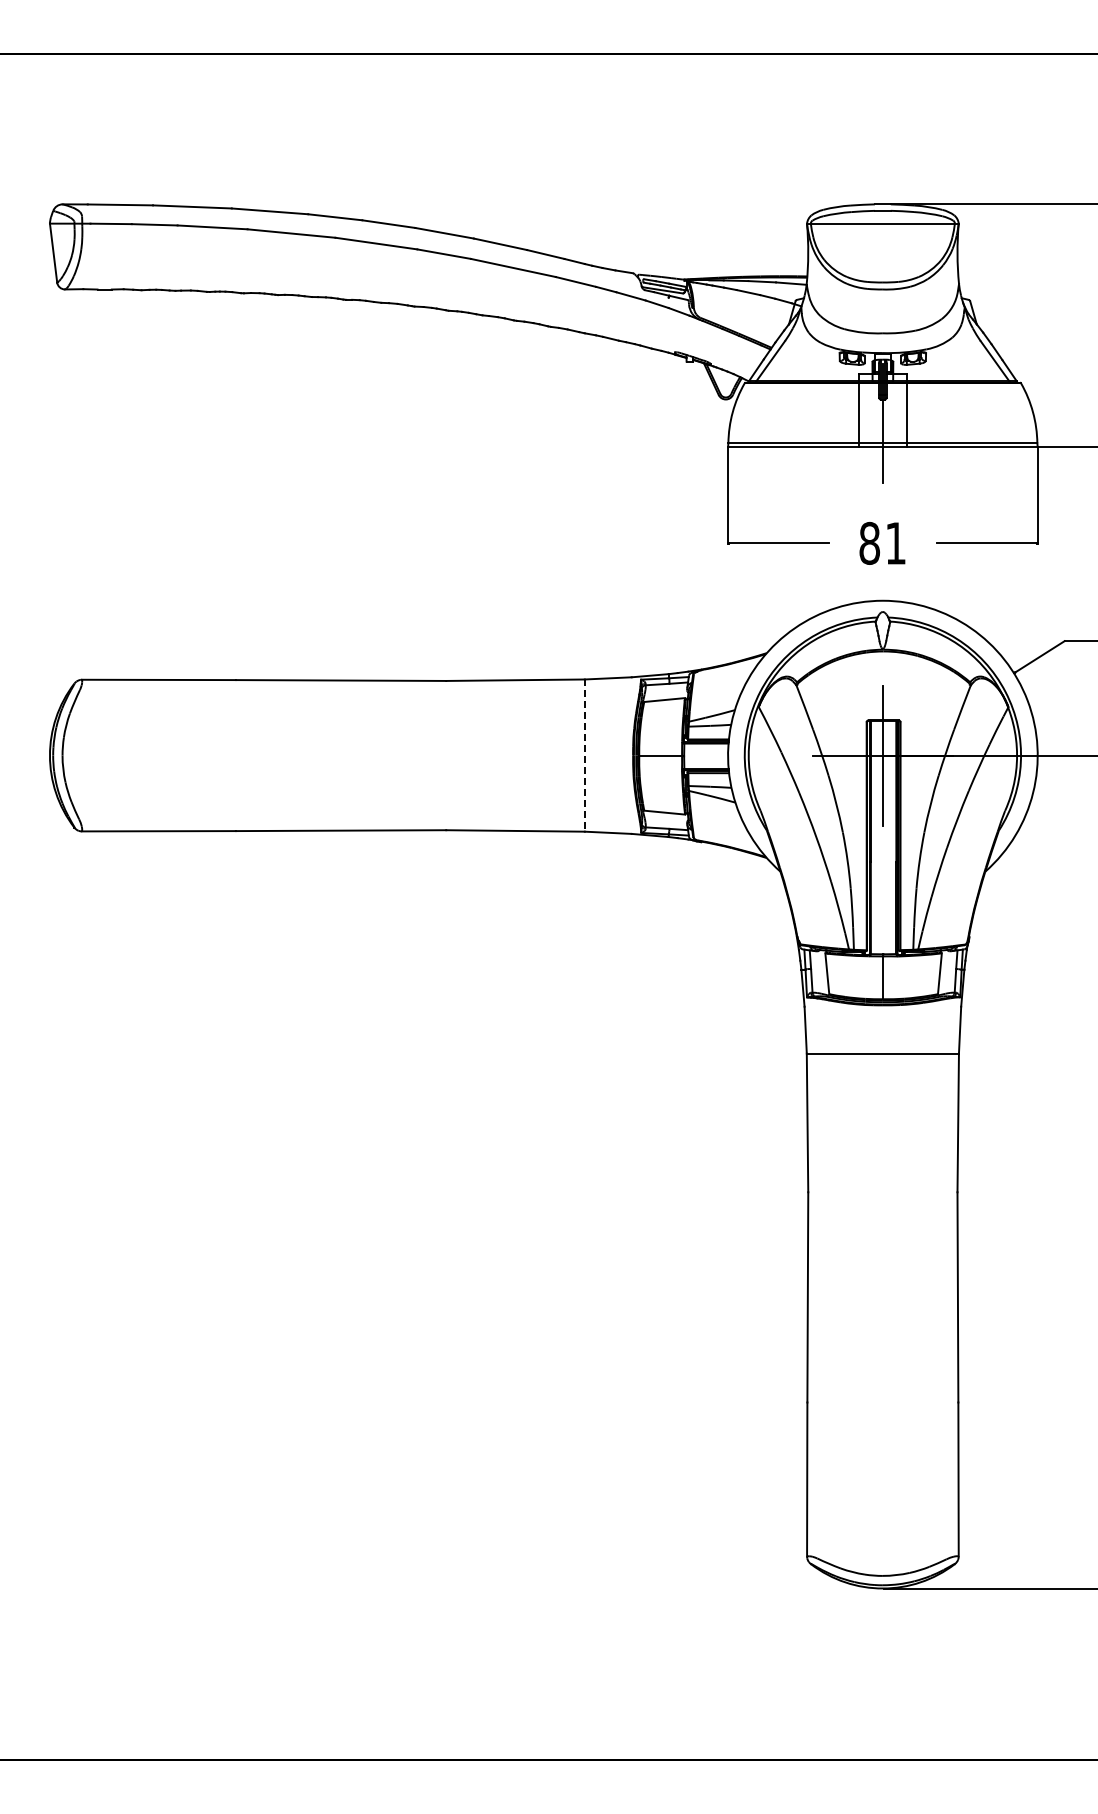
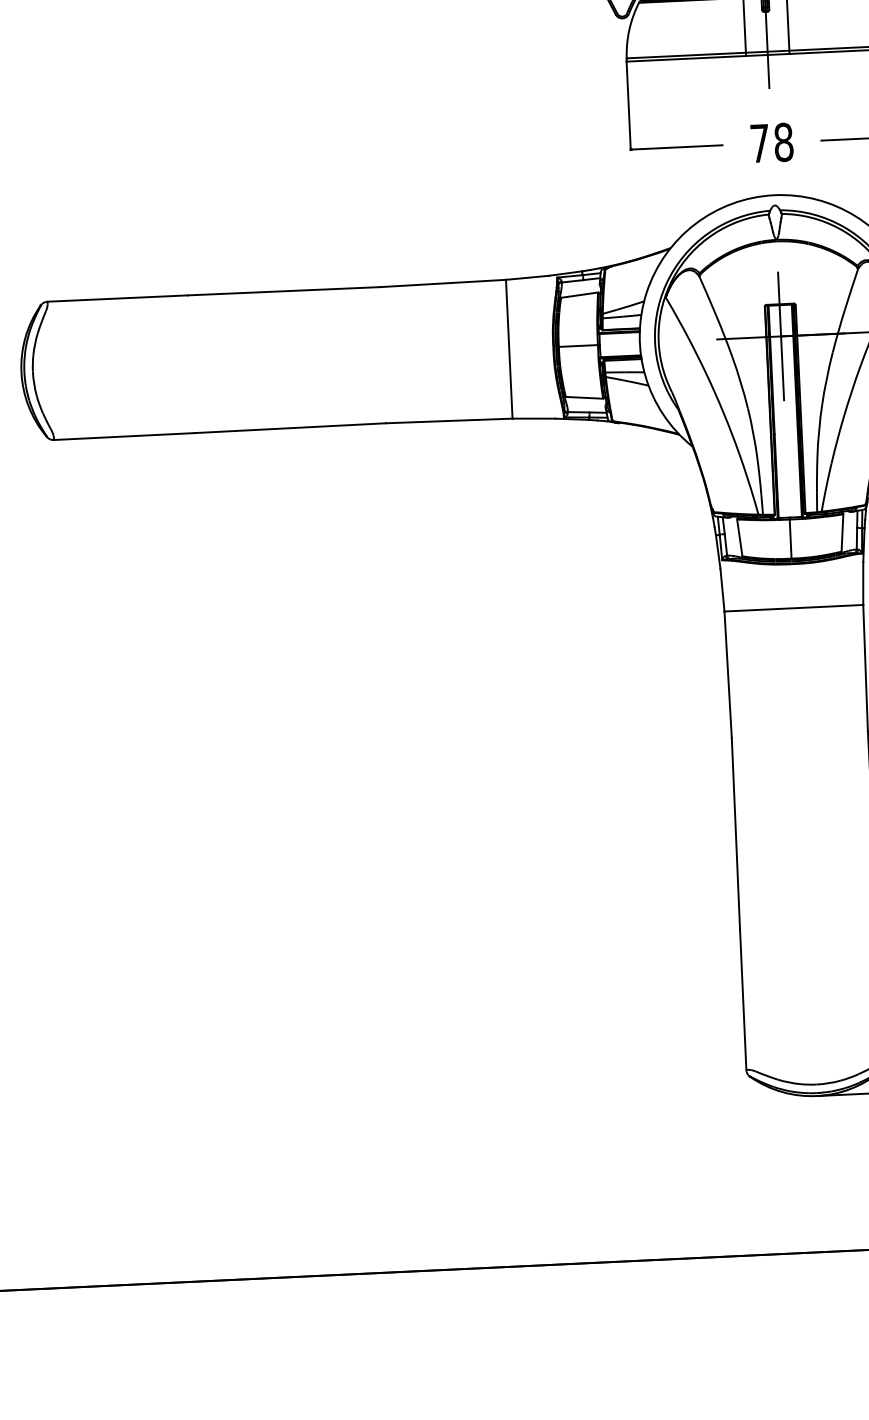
text: (882, 542) -> (771, 142), 81 -> 78
line: (584, 756) -> (508, 350), dashed -> solid

